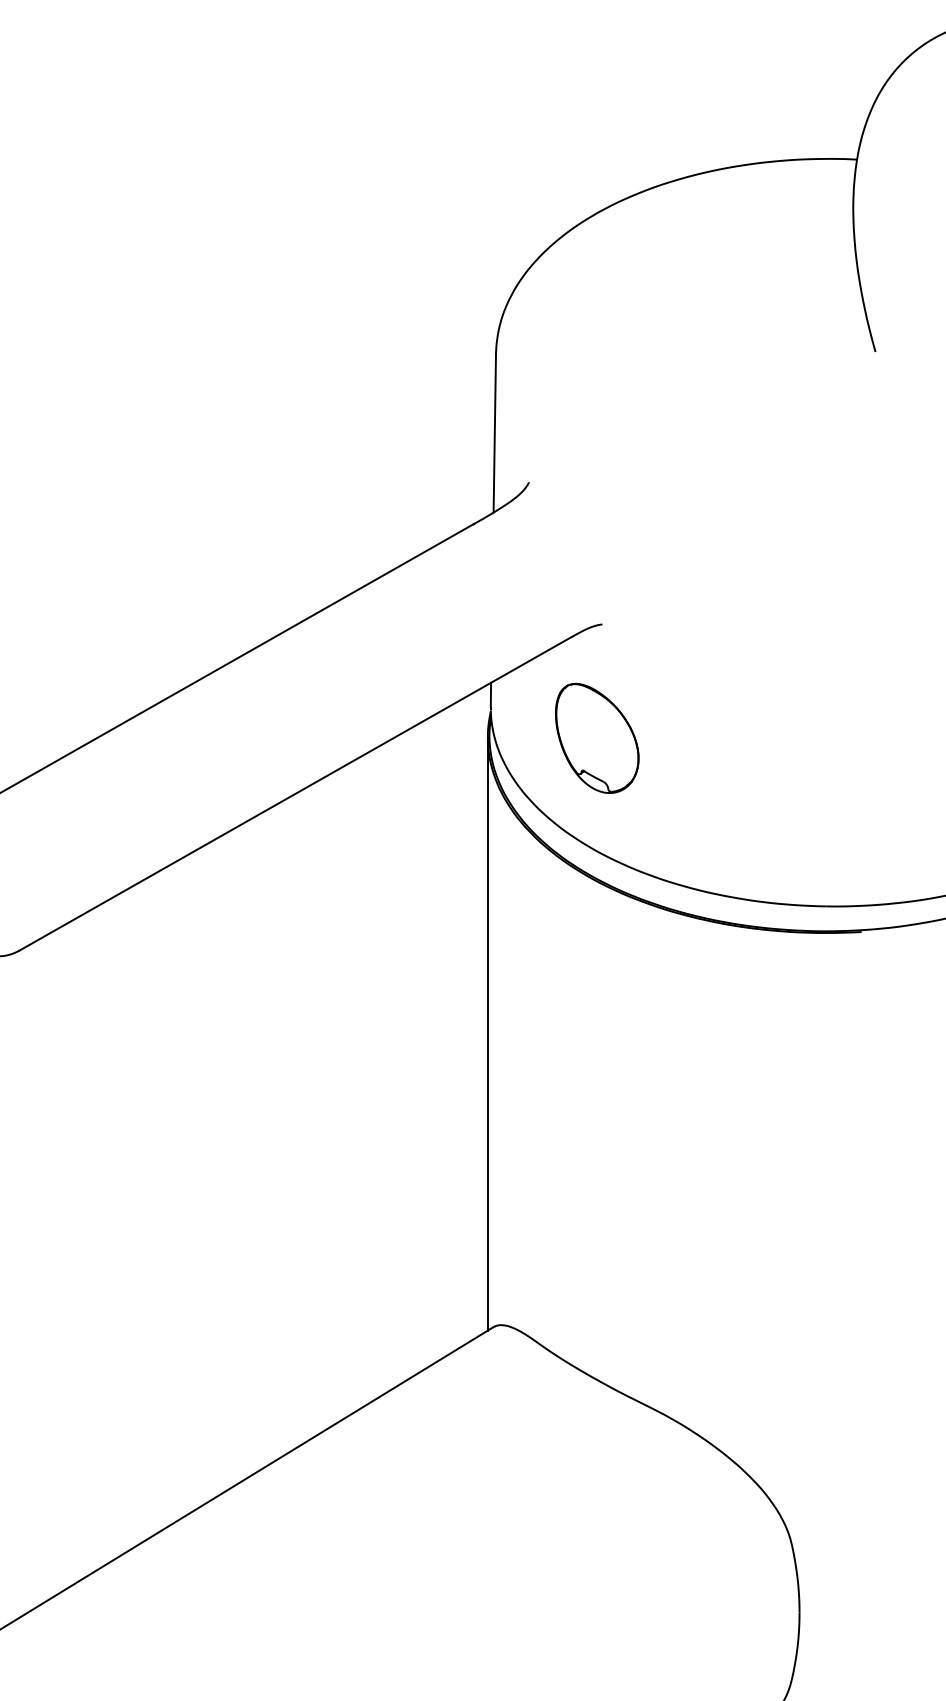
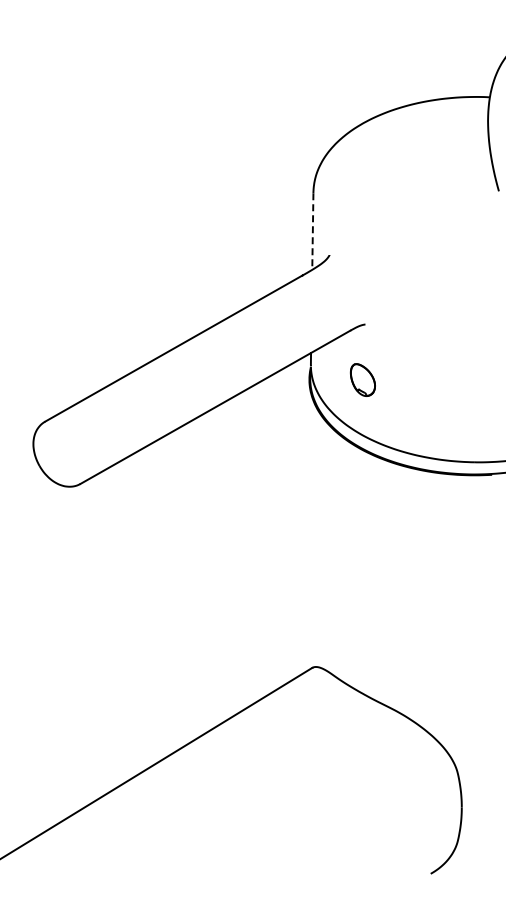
line: (494, 436) -> (312, 232), solid -> dashed
part: (596, 736) -> (362, 379), size x0.6
line: (487, 1033) -> (309, 524), removed

